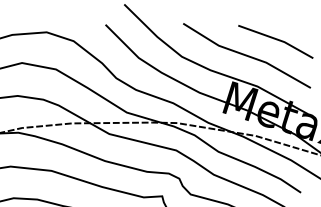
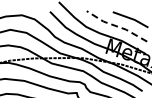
line: (246, 55) -> (116, 26), solid -> dashed

